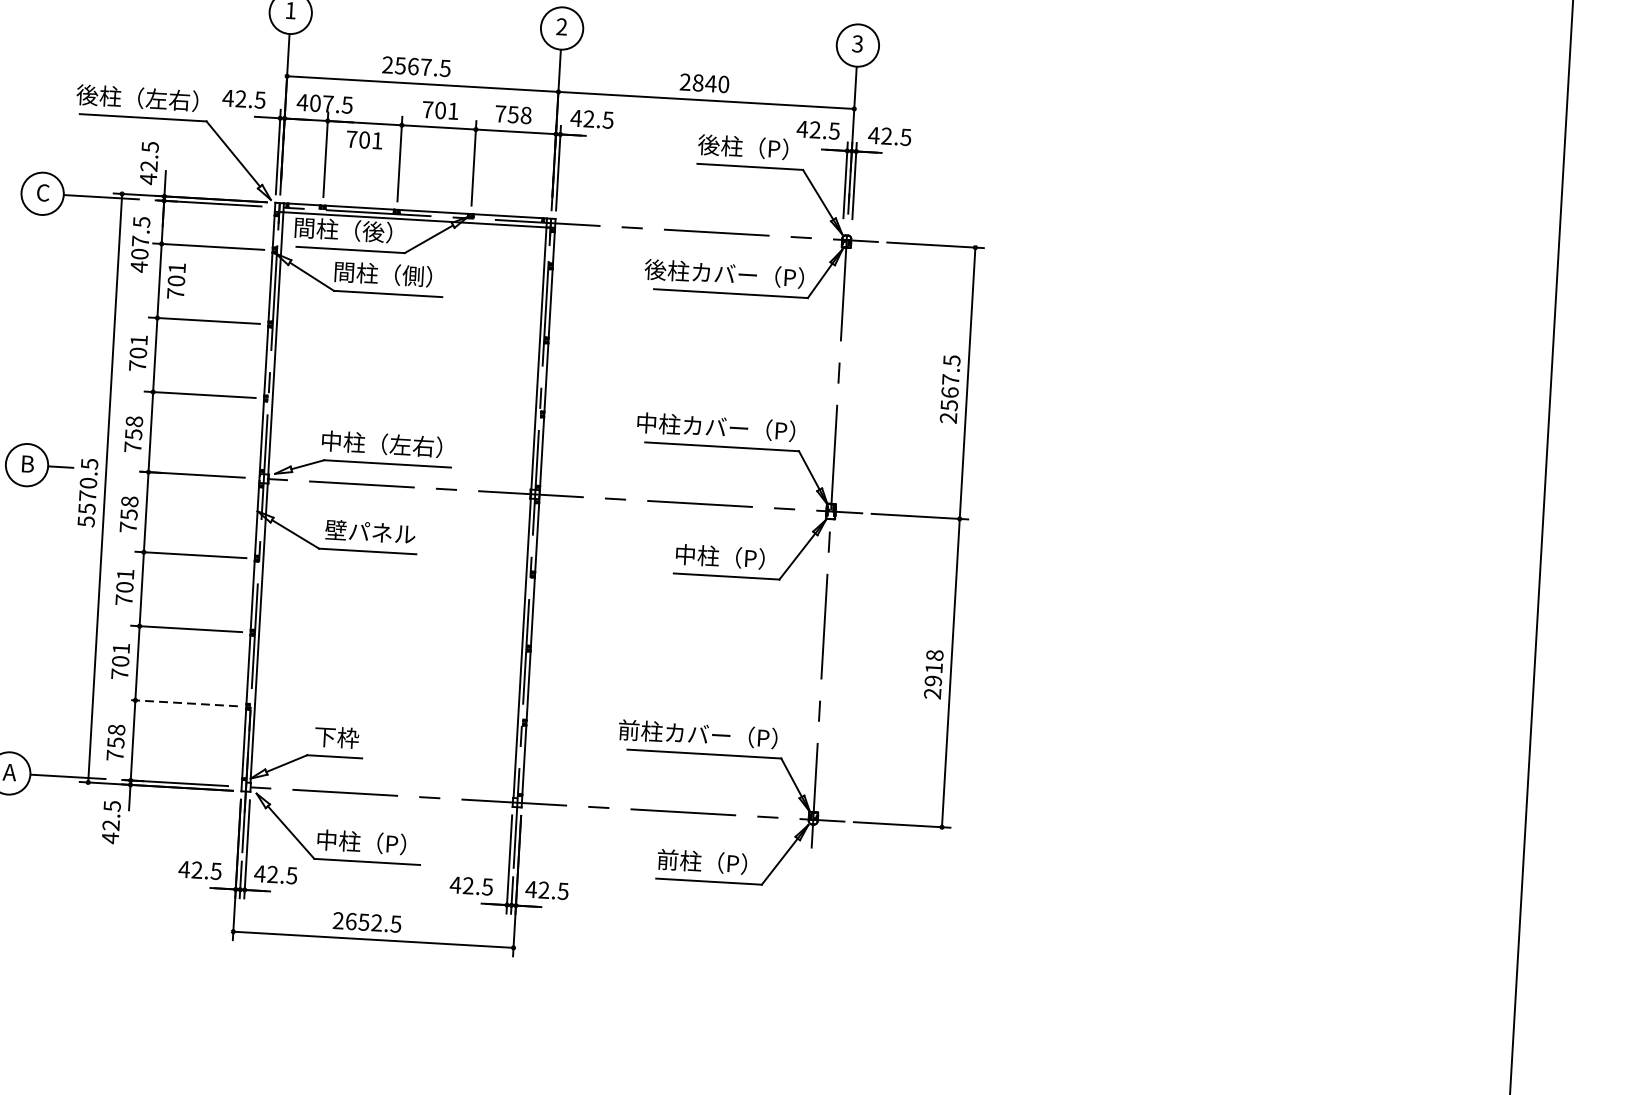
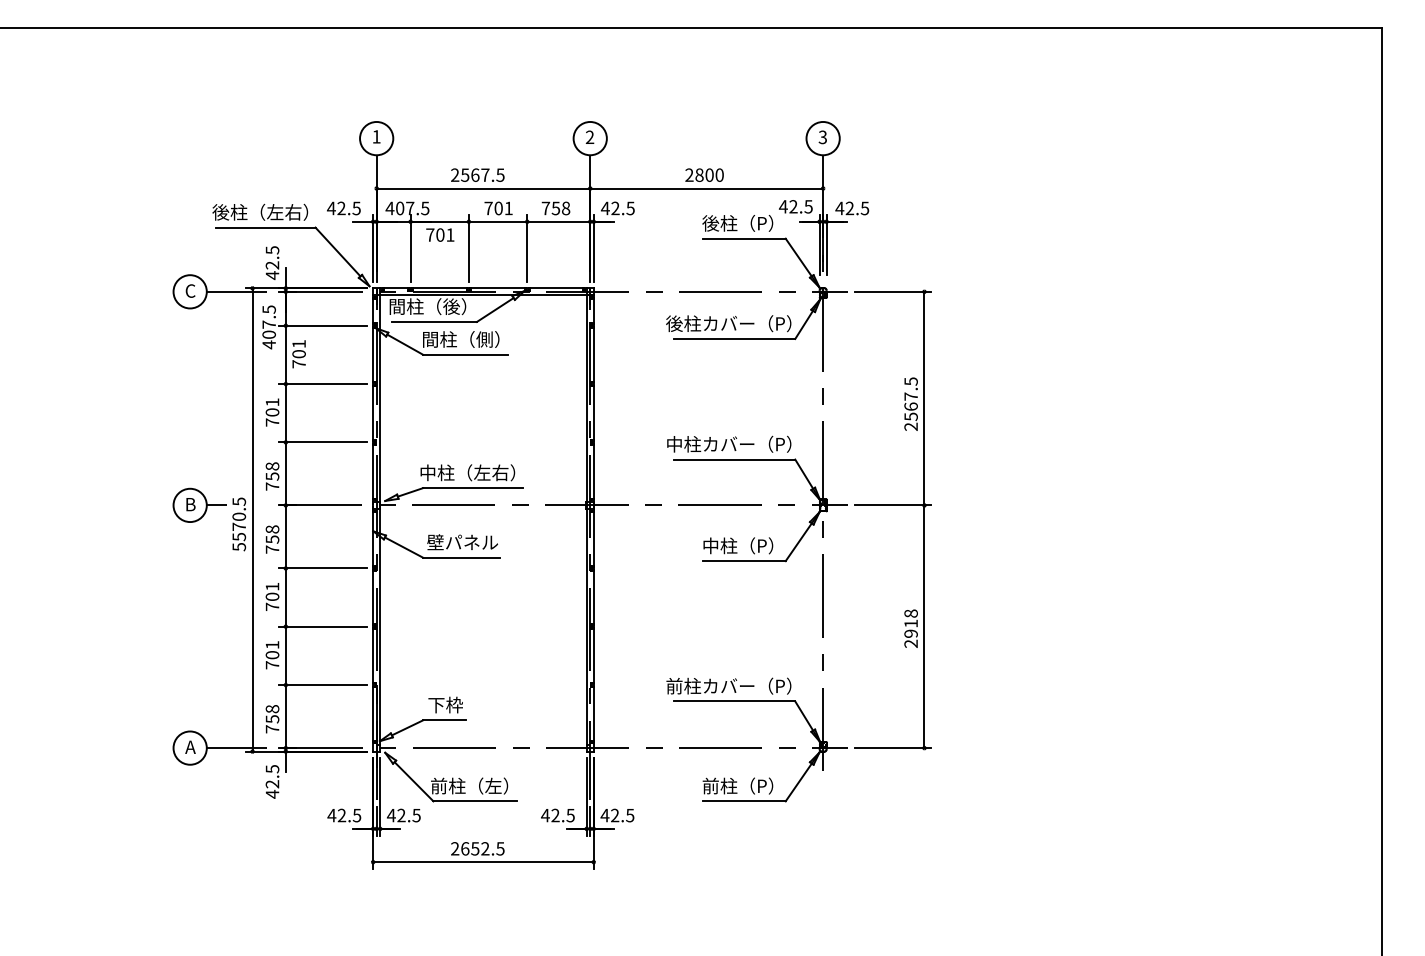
text: (710, 82) -> (709, 174), 2840 -> 2800
line: (181, 703) -> (322, 685), dashed -> solid
text: (361, 841) -> (469, 785), 中柱（P） -> 前柱（左）

